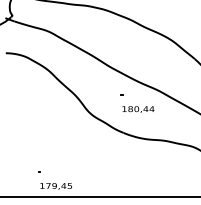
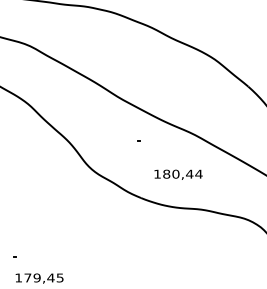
text: (138, 109) -> (178, 174), moved

